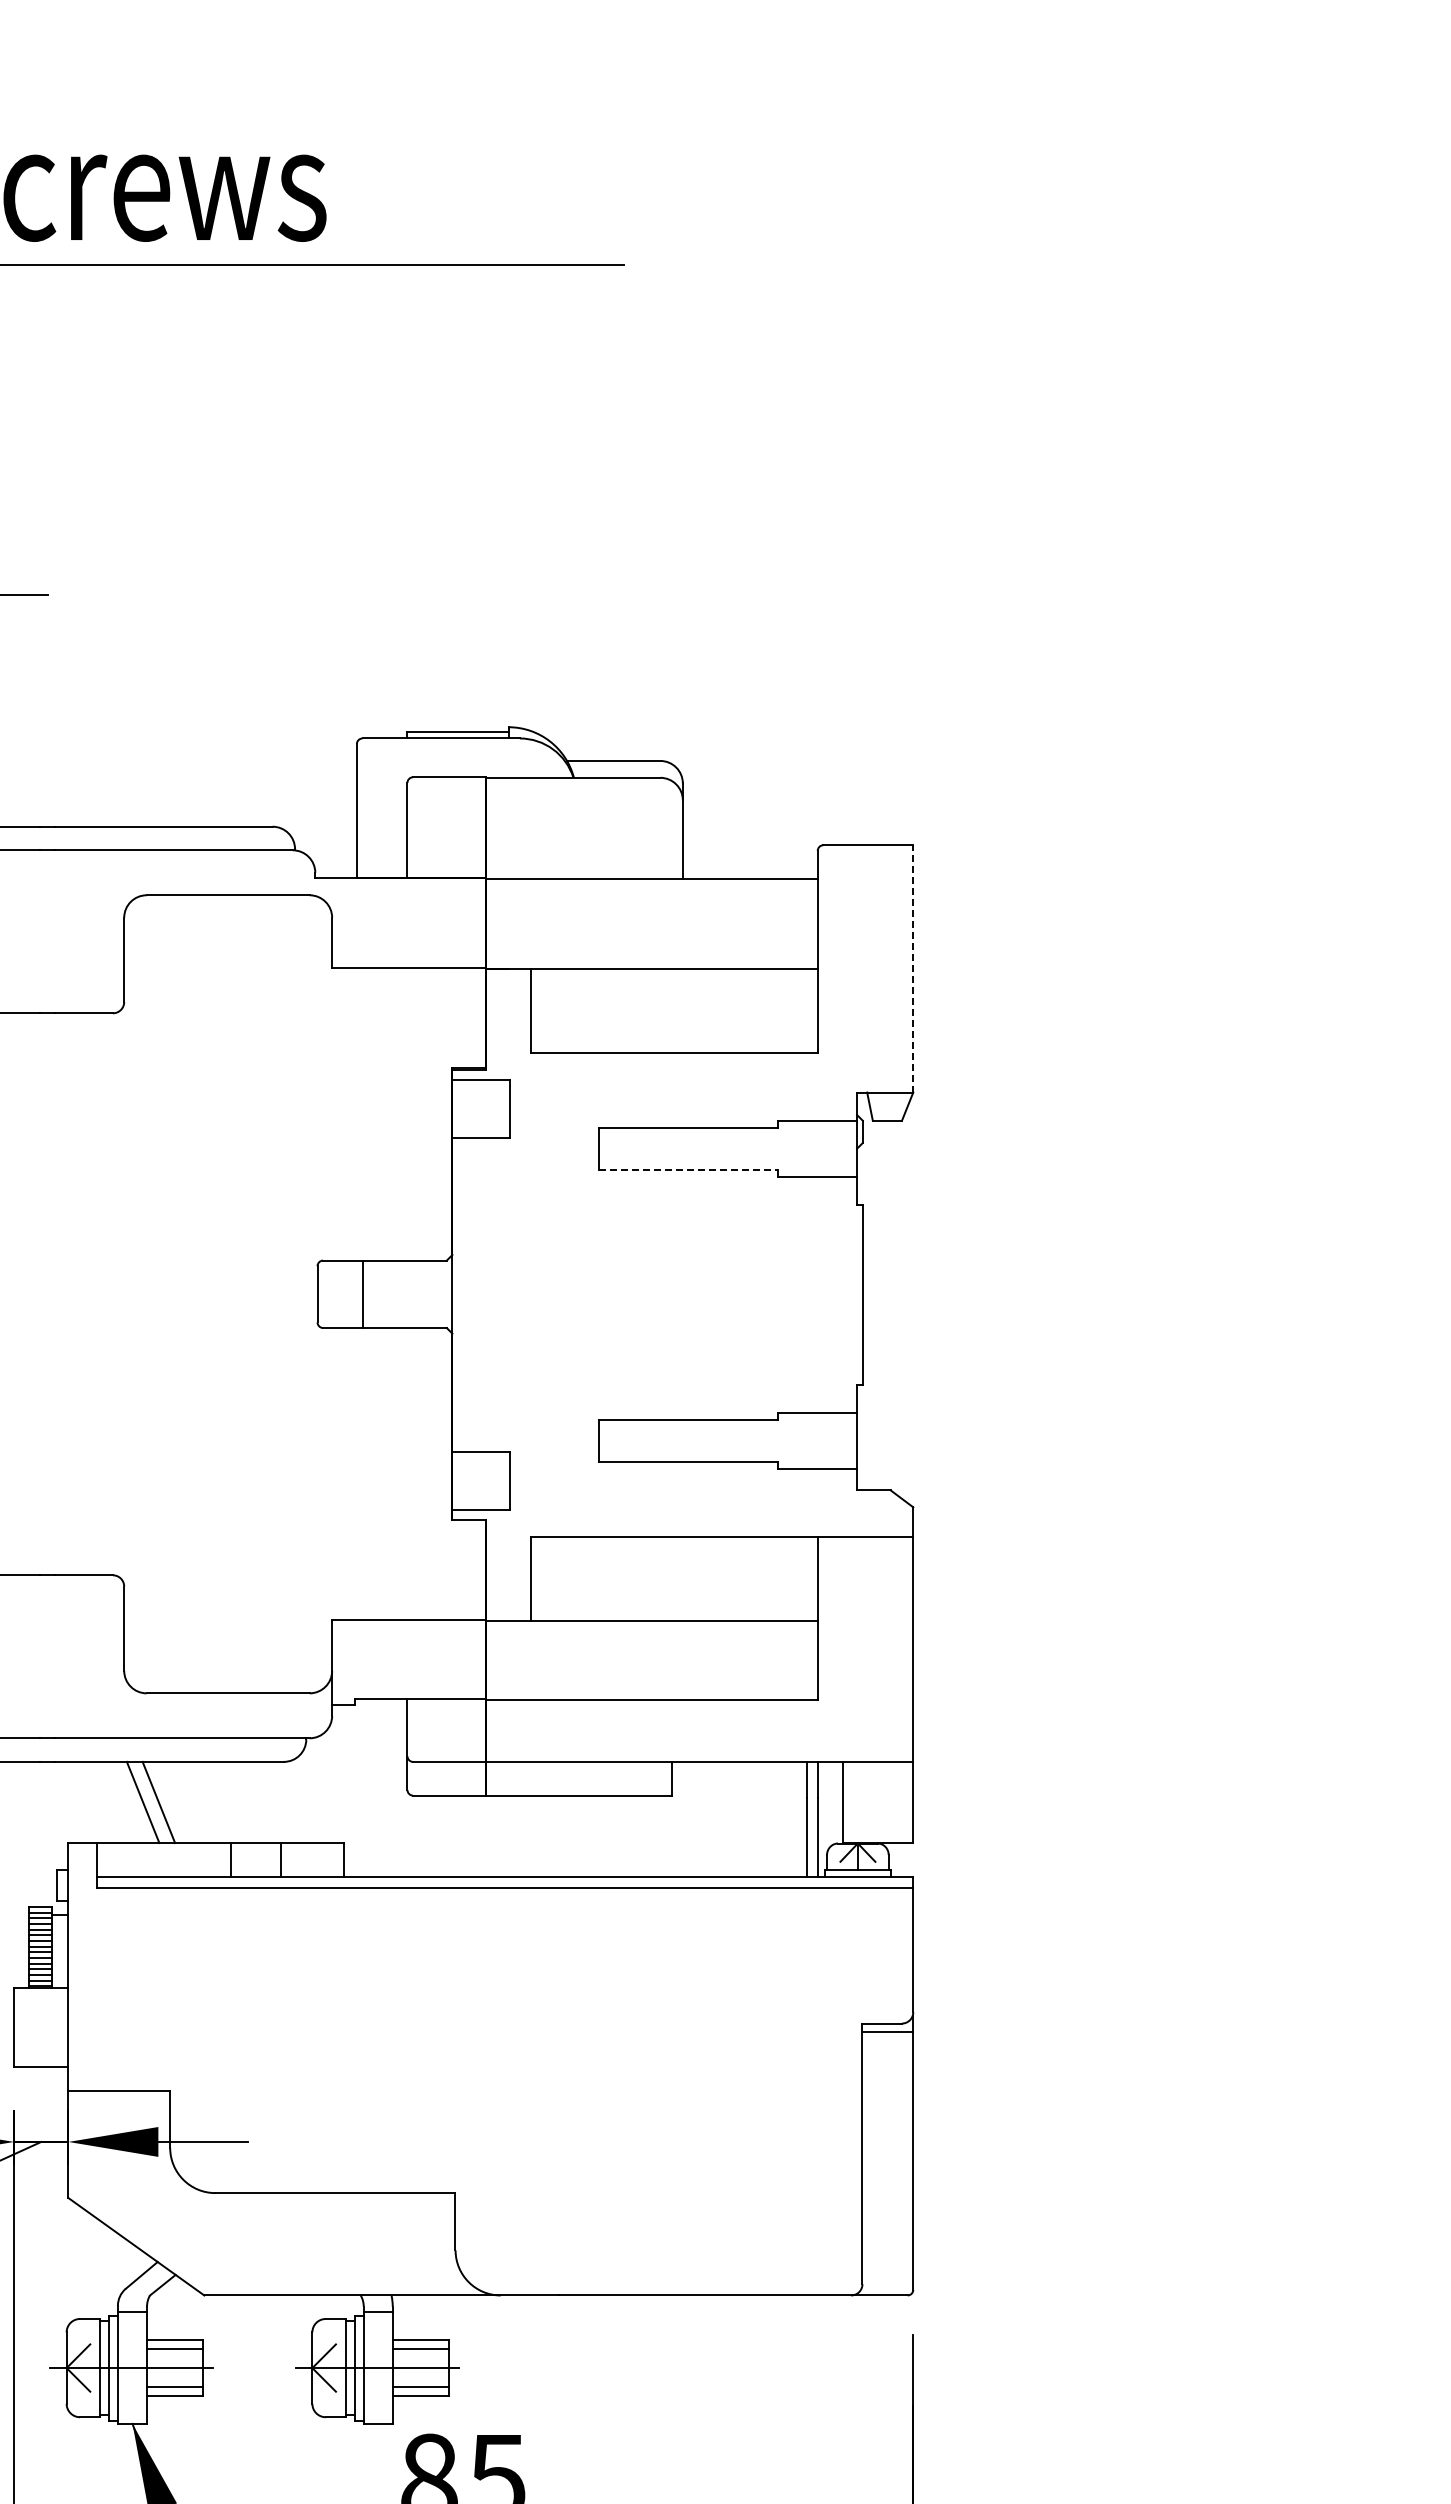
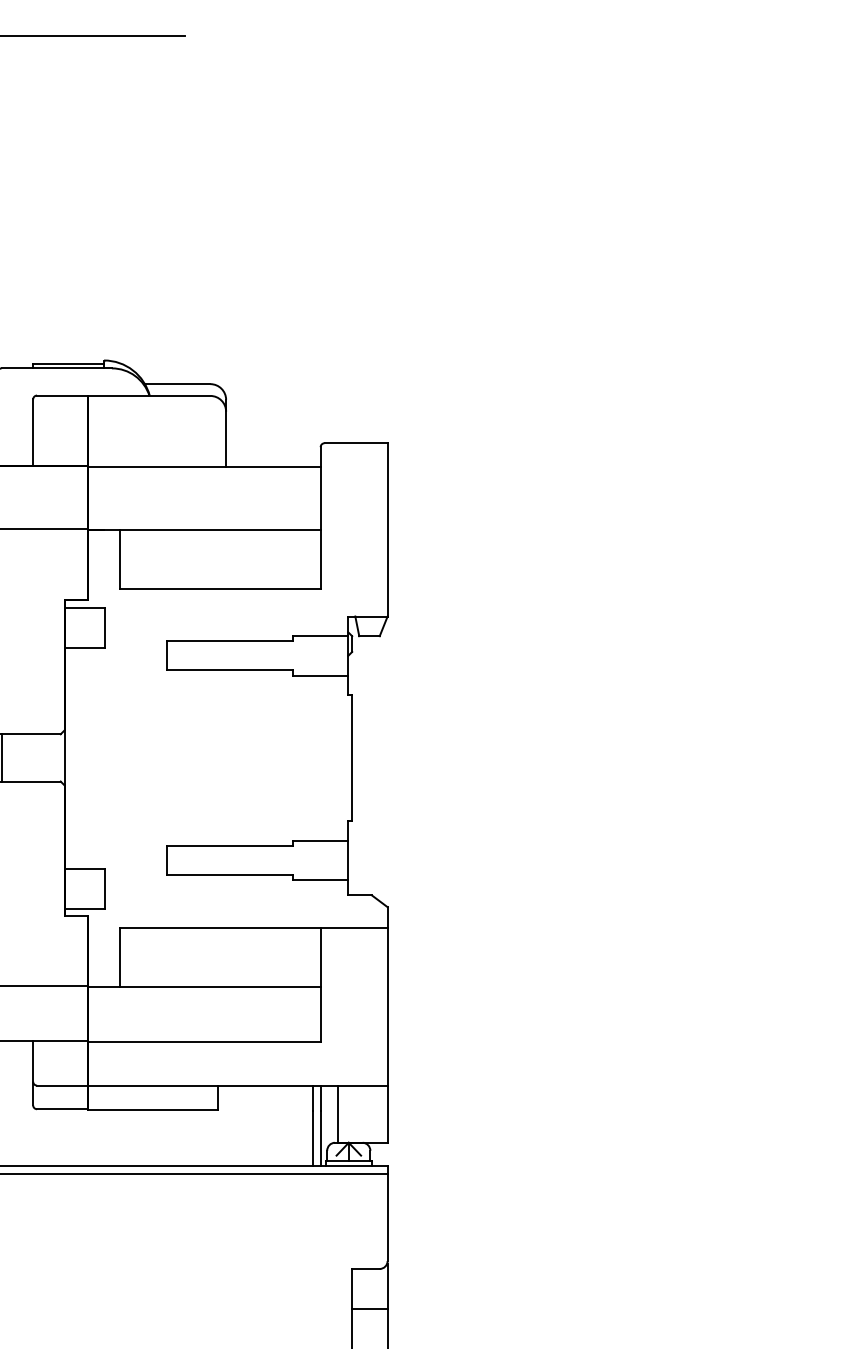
line: (913, 968) -> (387, 529), dashed -> solid
line: (688, 1169) -> (230, 670), dashed -> solid
line: (887, 2031) -> (369, 1308), moved

